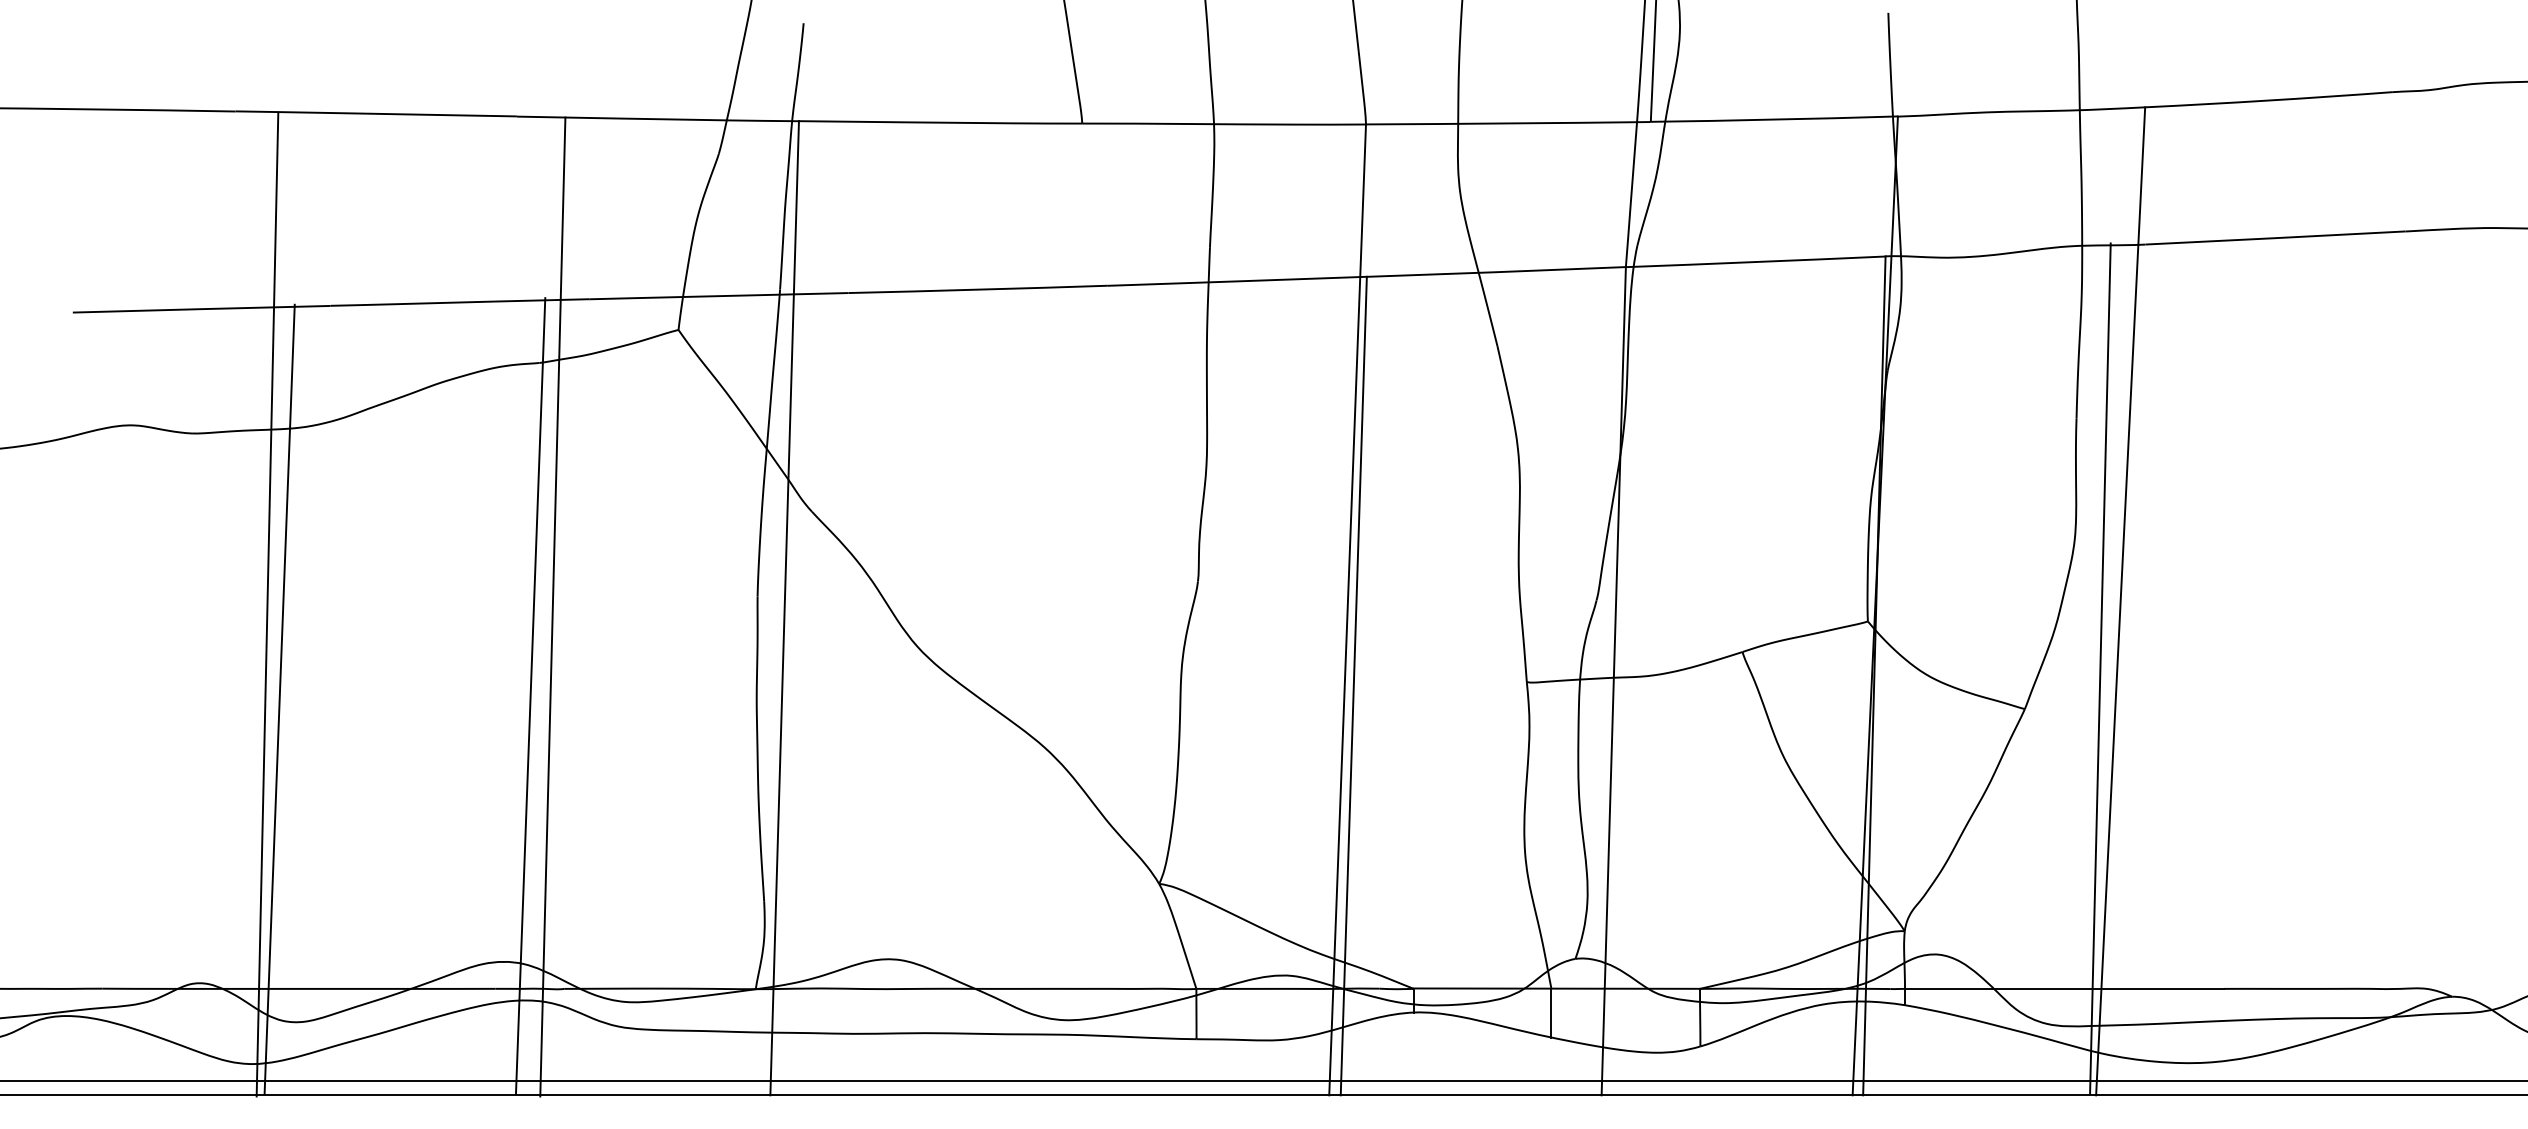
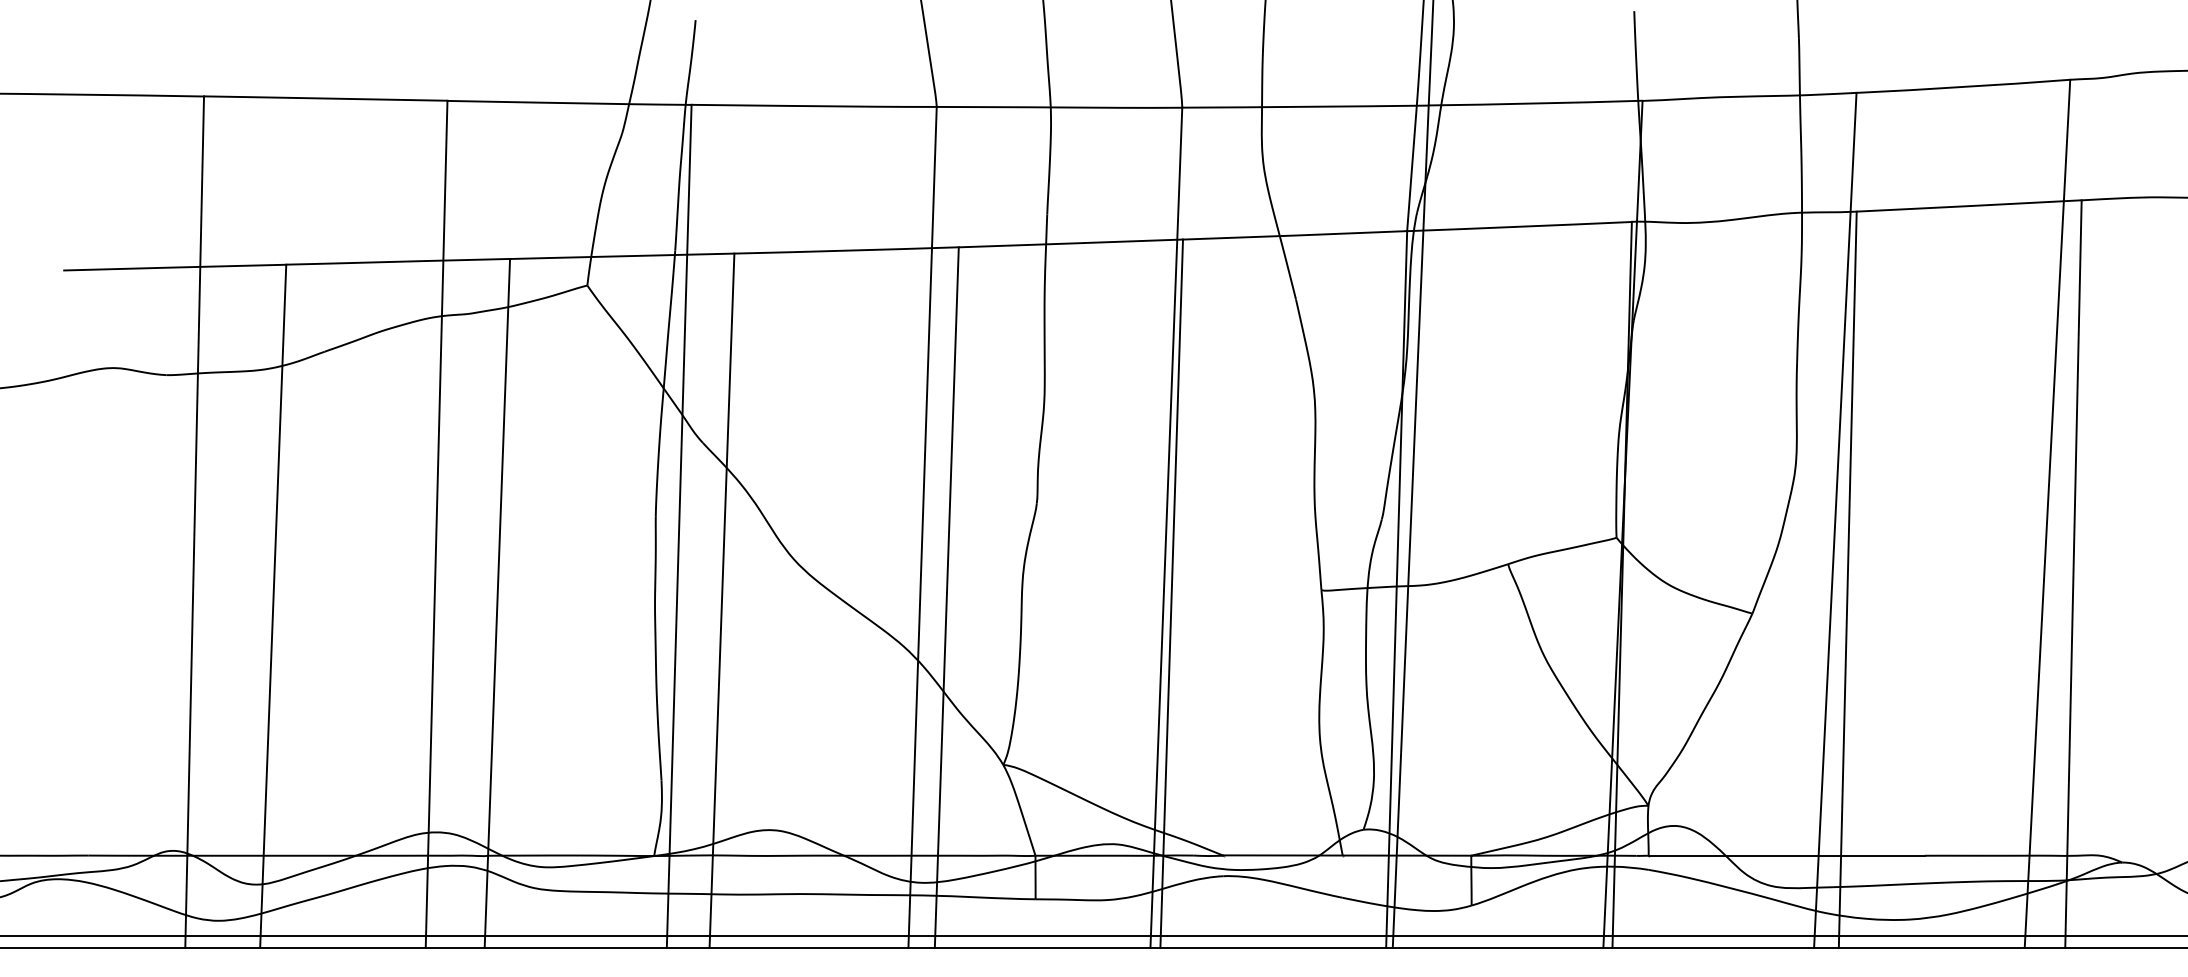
line: (2365, 593) -> (2047, 513), added
line: (267, 603) -> (194, 521), moved
line: (552, 606) -> (436, 523), moved
line: (1065, 608) -> (922, 526), added
line: (1629, 608) -> (1410, 526), added
line: (2395, 662) -> (2073, 573), added
line: (2100, 668) -> (1847, 579), moved
line: (1093, 690) -> (946, 597), added
line: (833, 693) -> (721, 600), added
line: (530, 696) -> (497, 603), moved
line: (280, 698) -> (273, 605), moved

